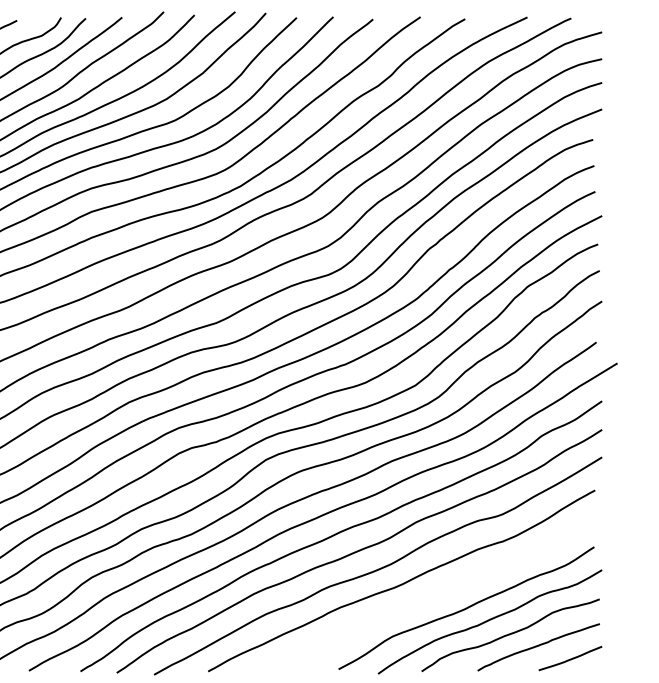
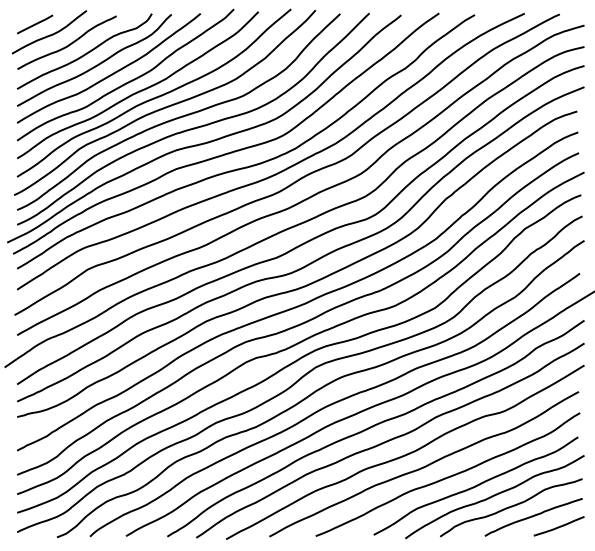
curve: (430, 596) -> (447, 476), added

